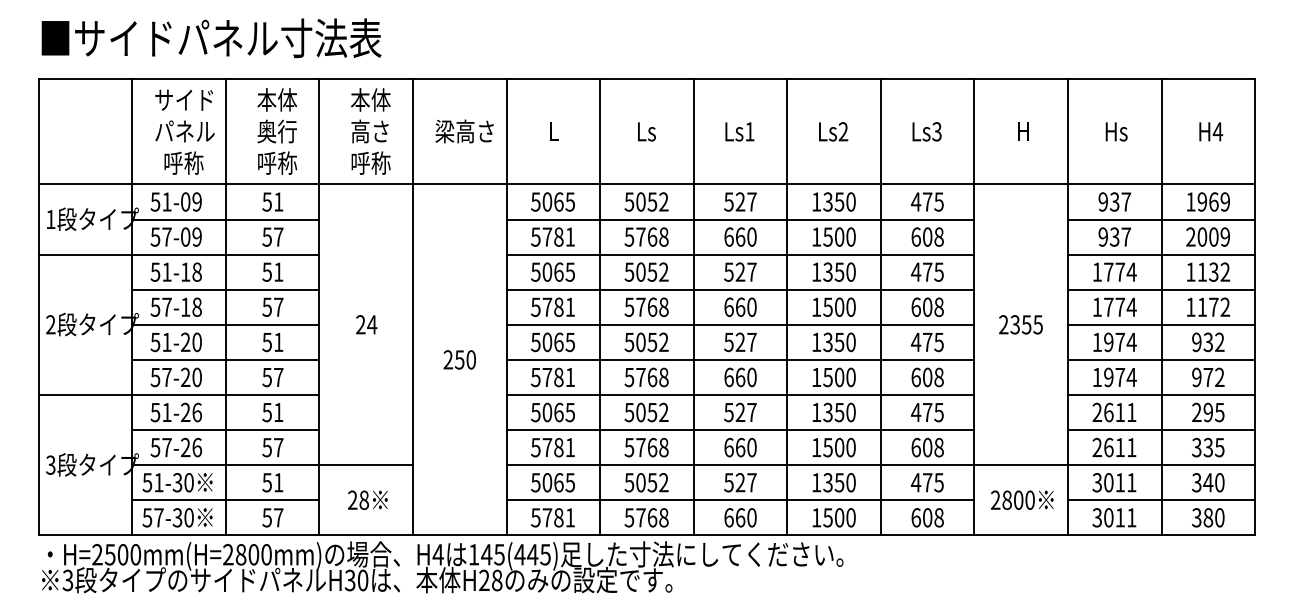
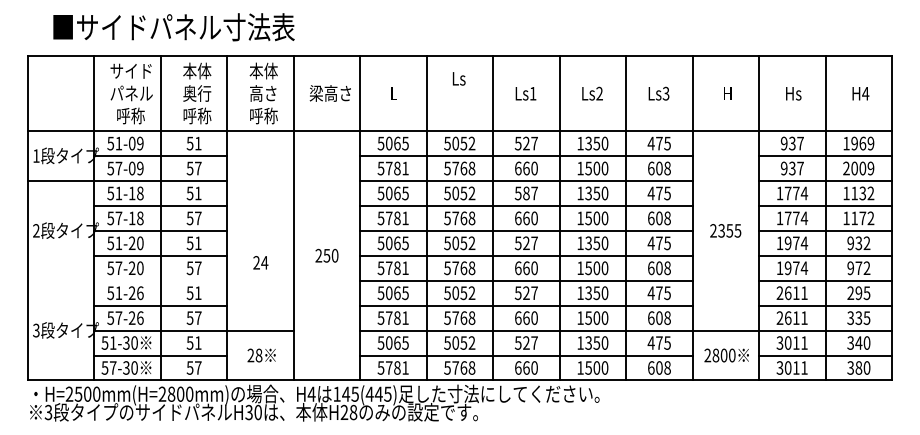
text: (211, 38) -> (173, 27), moved
text: (646, 131) -> (458, 78), moved
text: (740, 271) -> (526, 192), 527 -> 587
text: (366, 324) -> (260, 262), moved
line: (178, 395) -> (127, 281), removed

